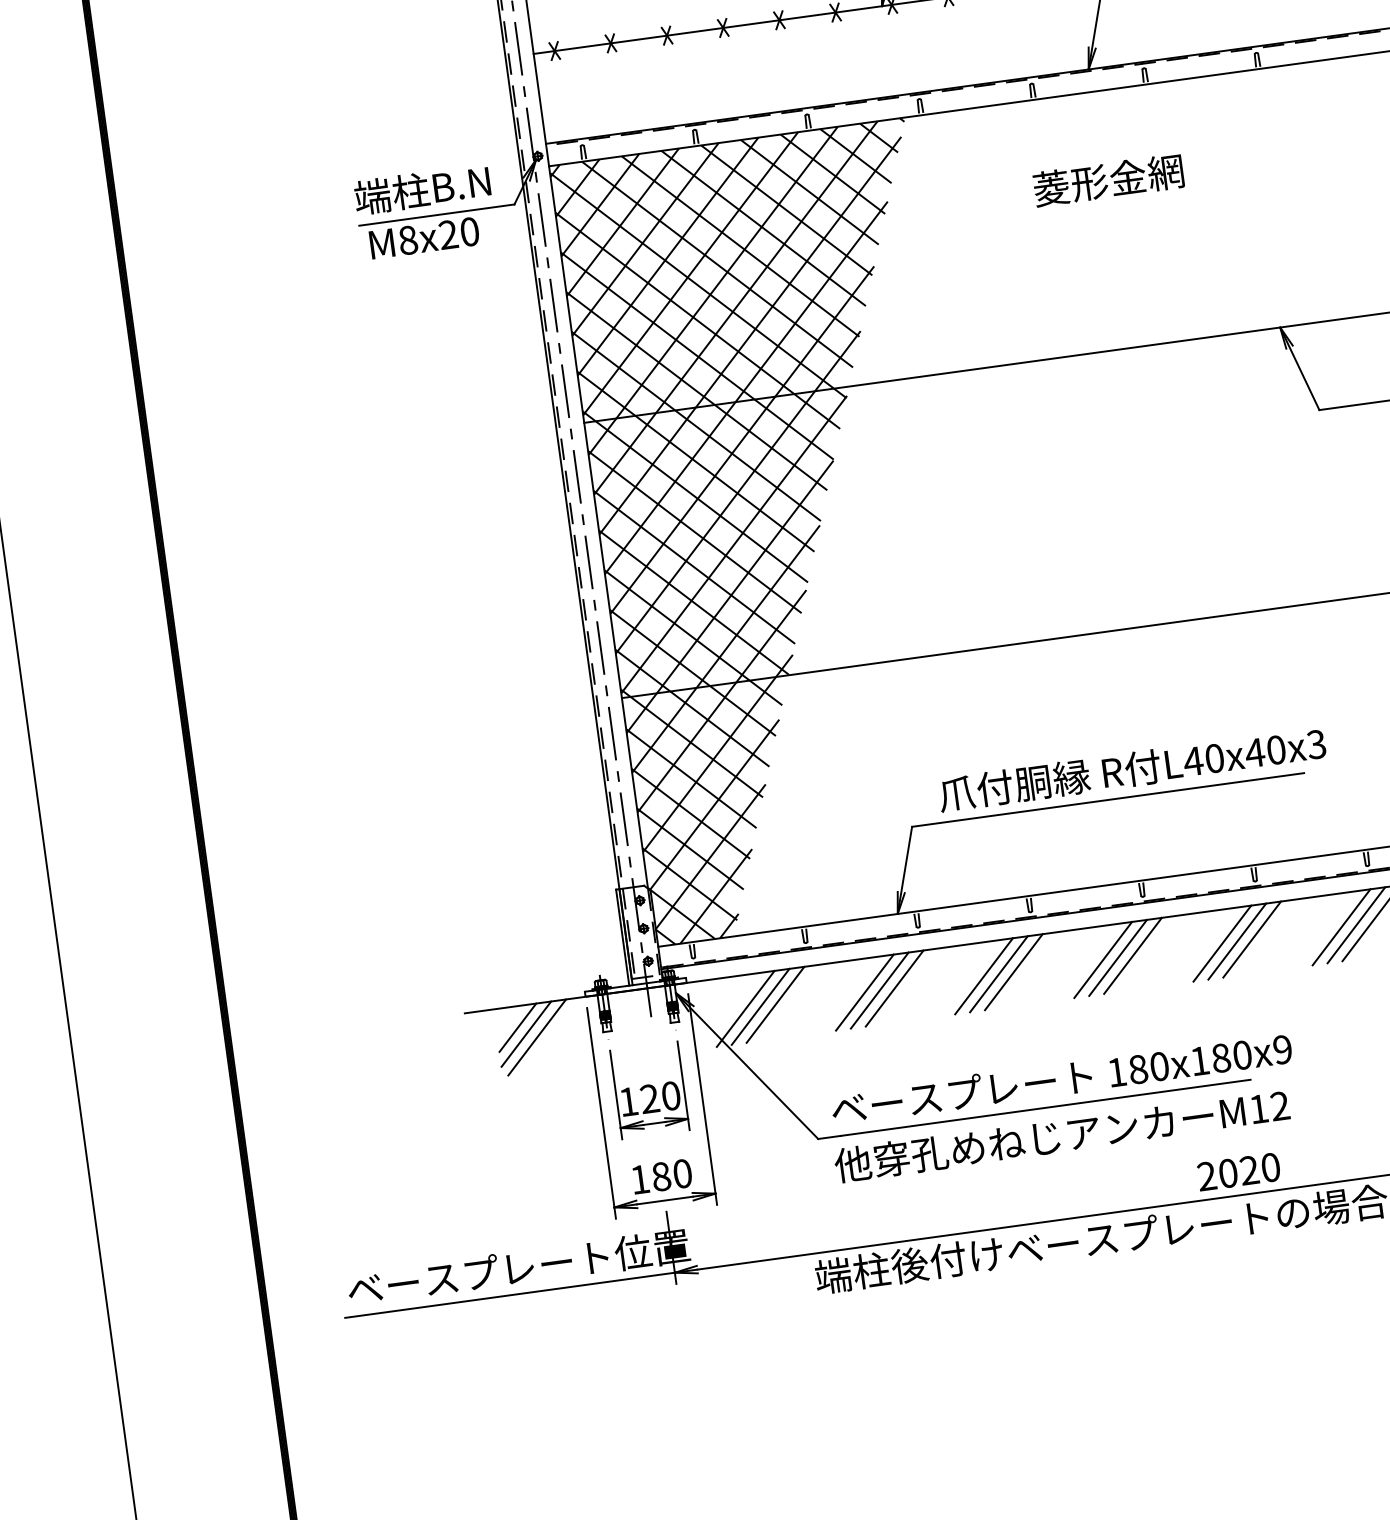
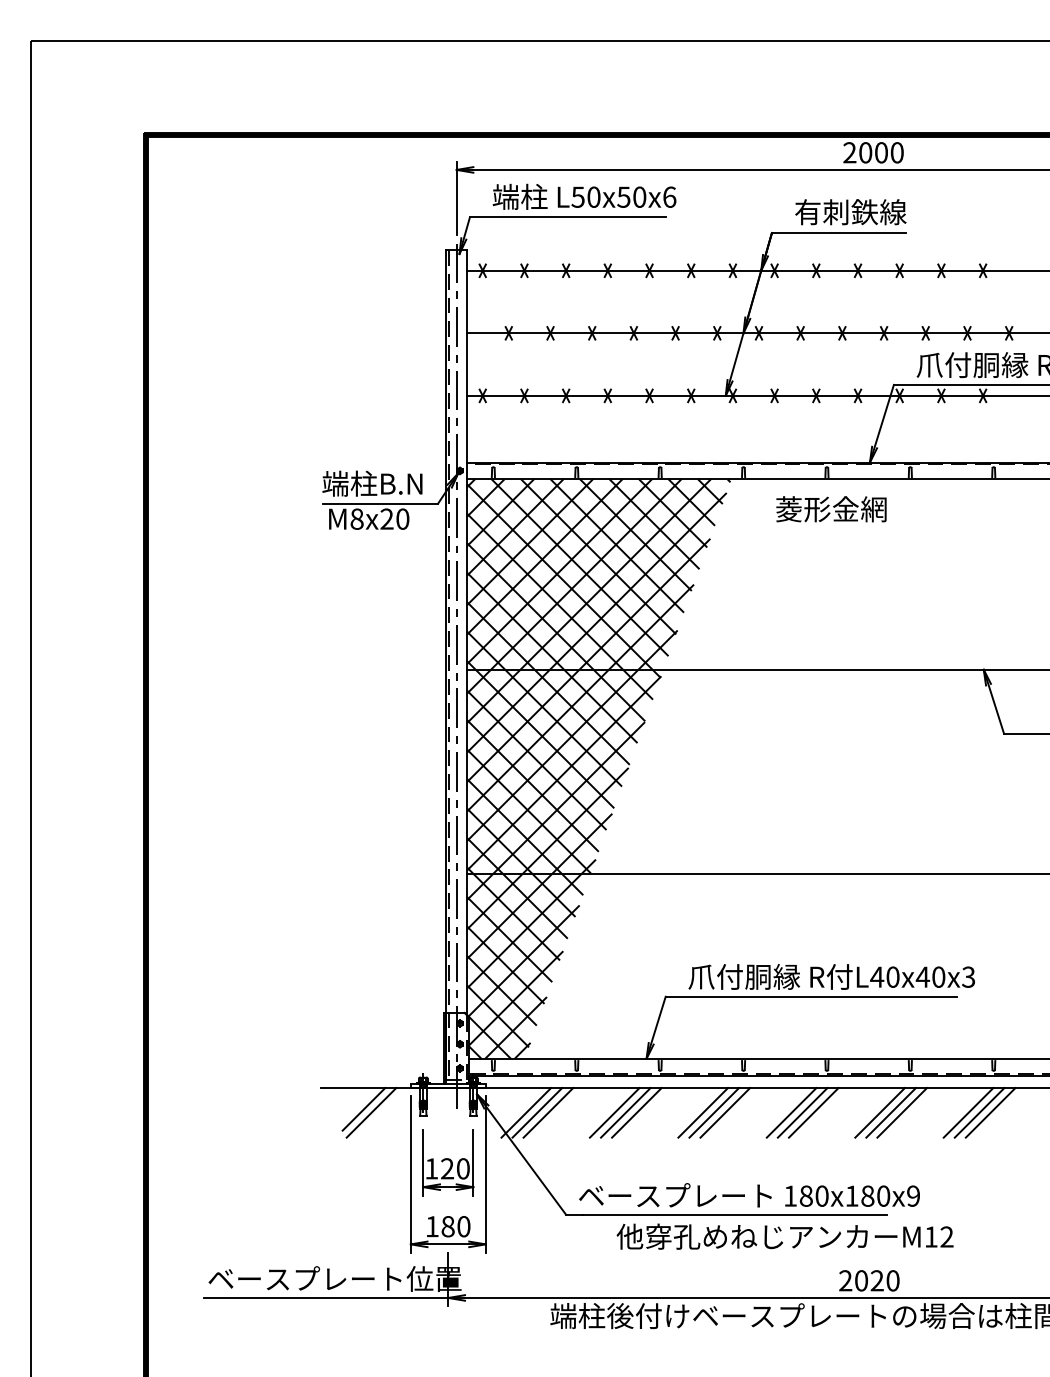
text: (1108, 180) -> (831, 509), moved
line: (517, 1027) -> (358, 1103), removed
text: (1061, 1135) -> (784, 1236), moved

